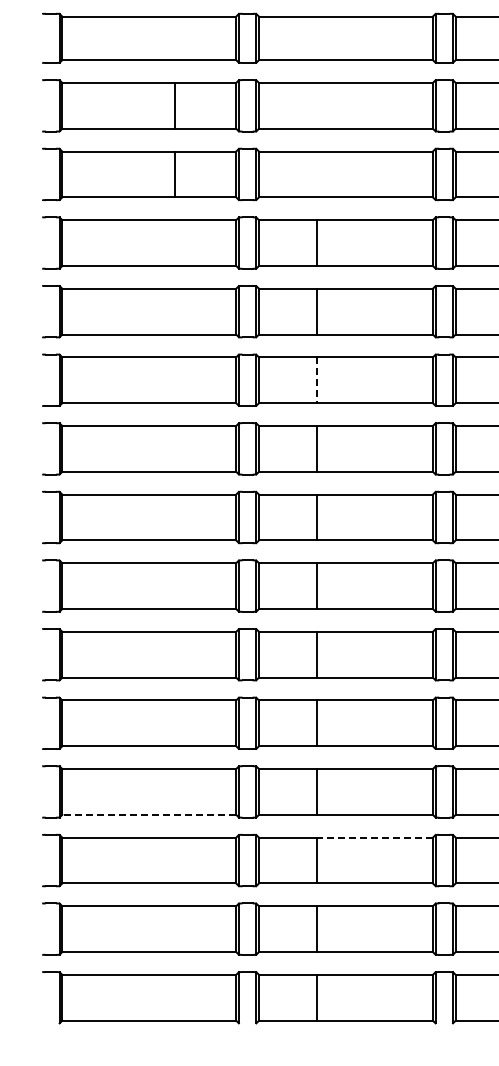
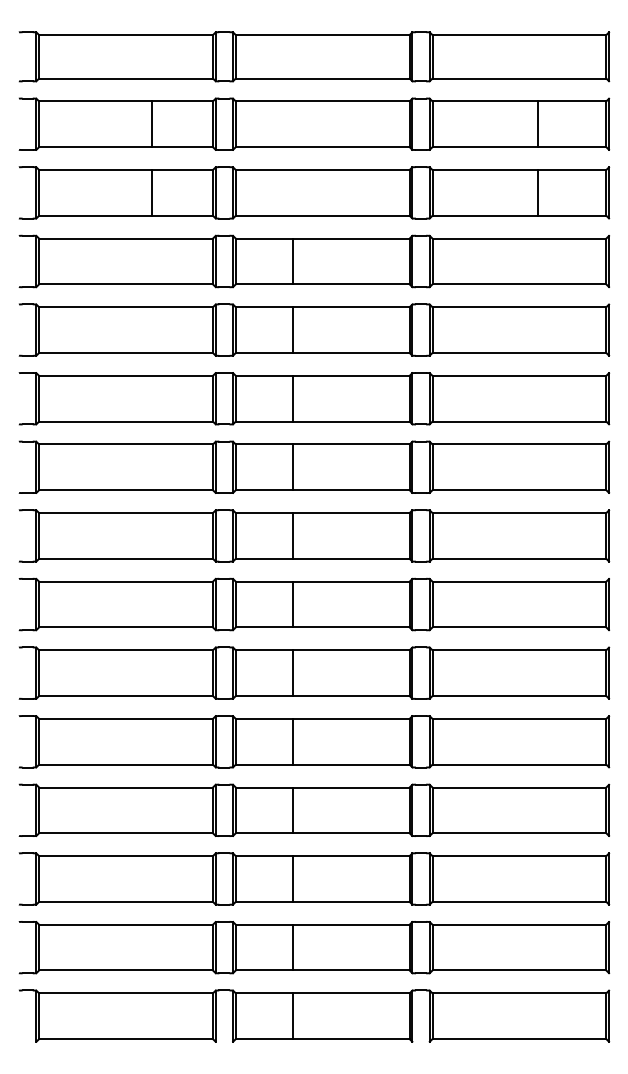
line: (316, 380) -> (293, 398), dashed -> solid
line: (149, 815) -> (126, 833), dashed -> solid
line: (374, 838) -> (351, 856), dashed -> solid

